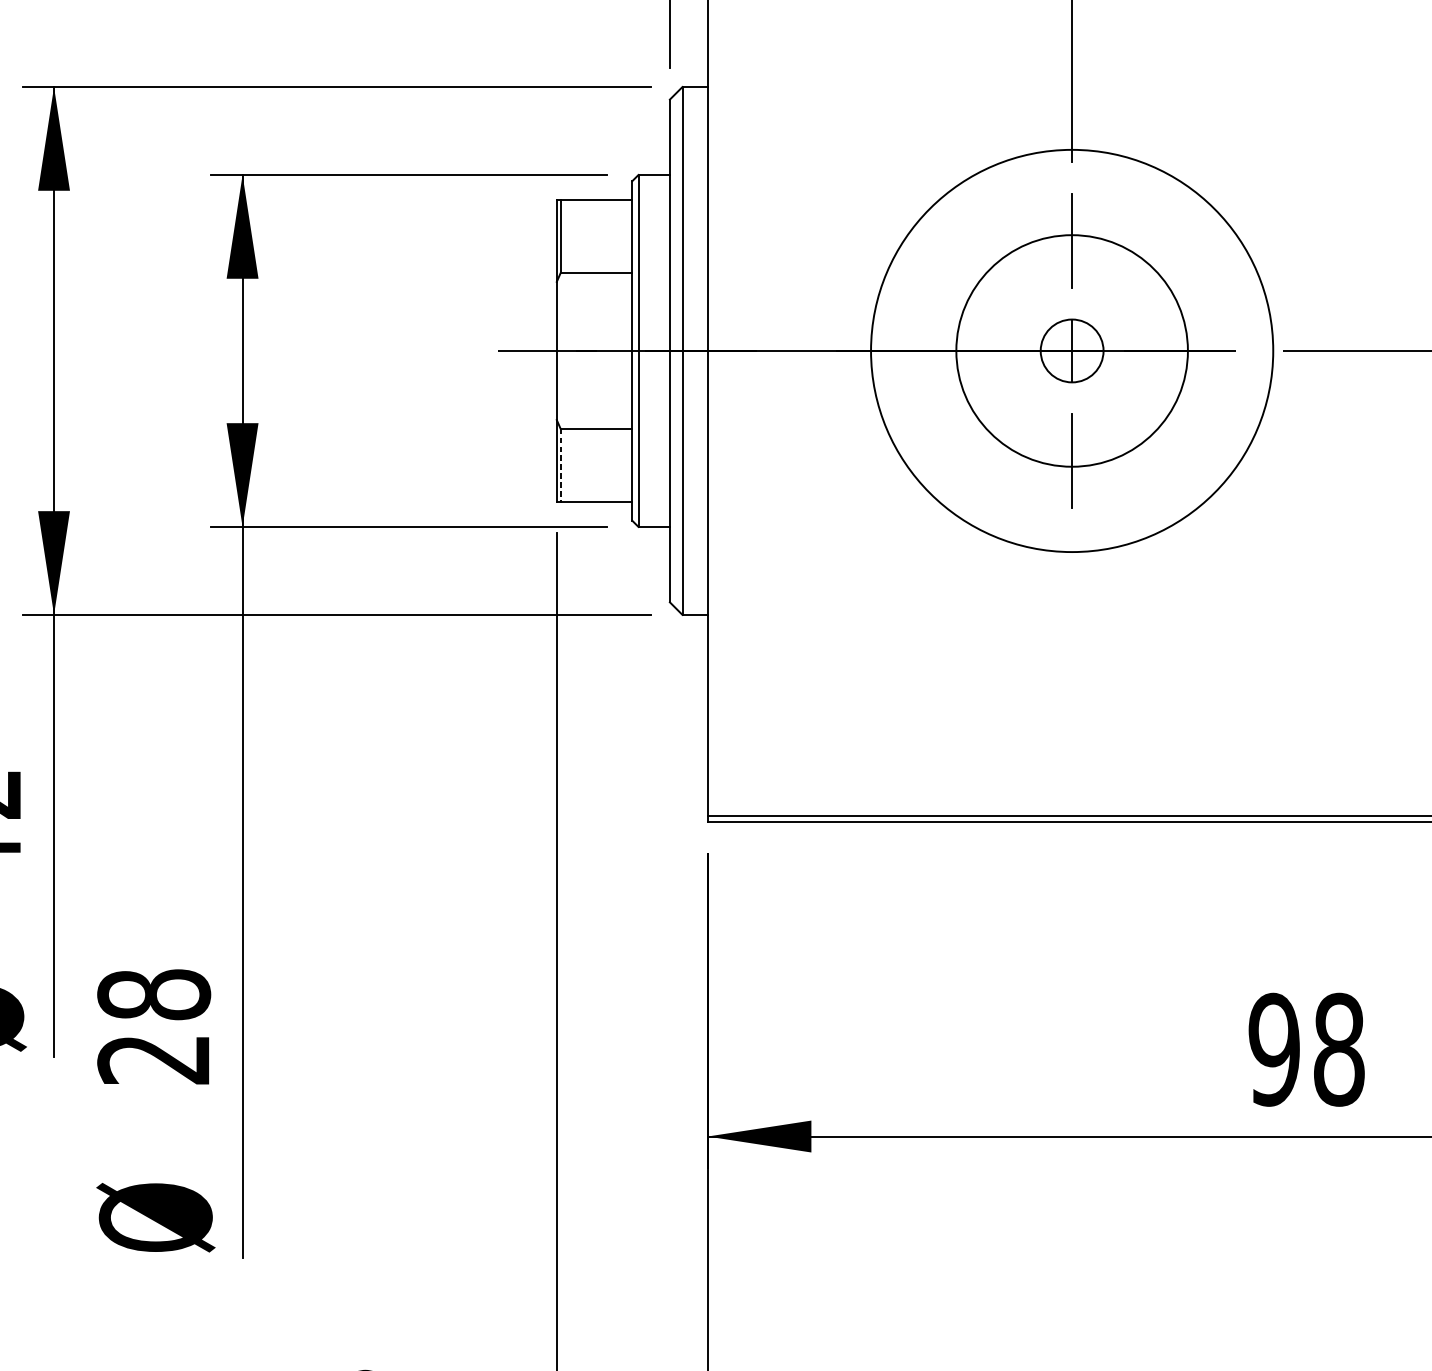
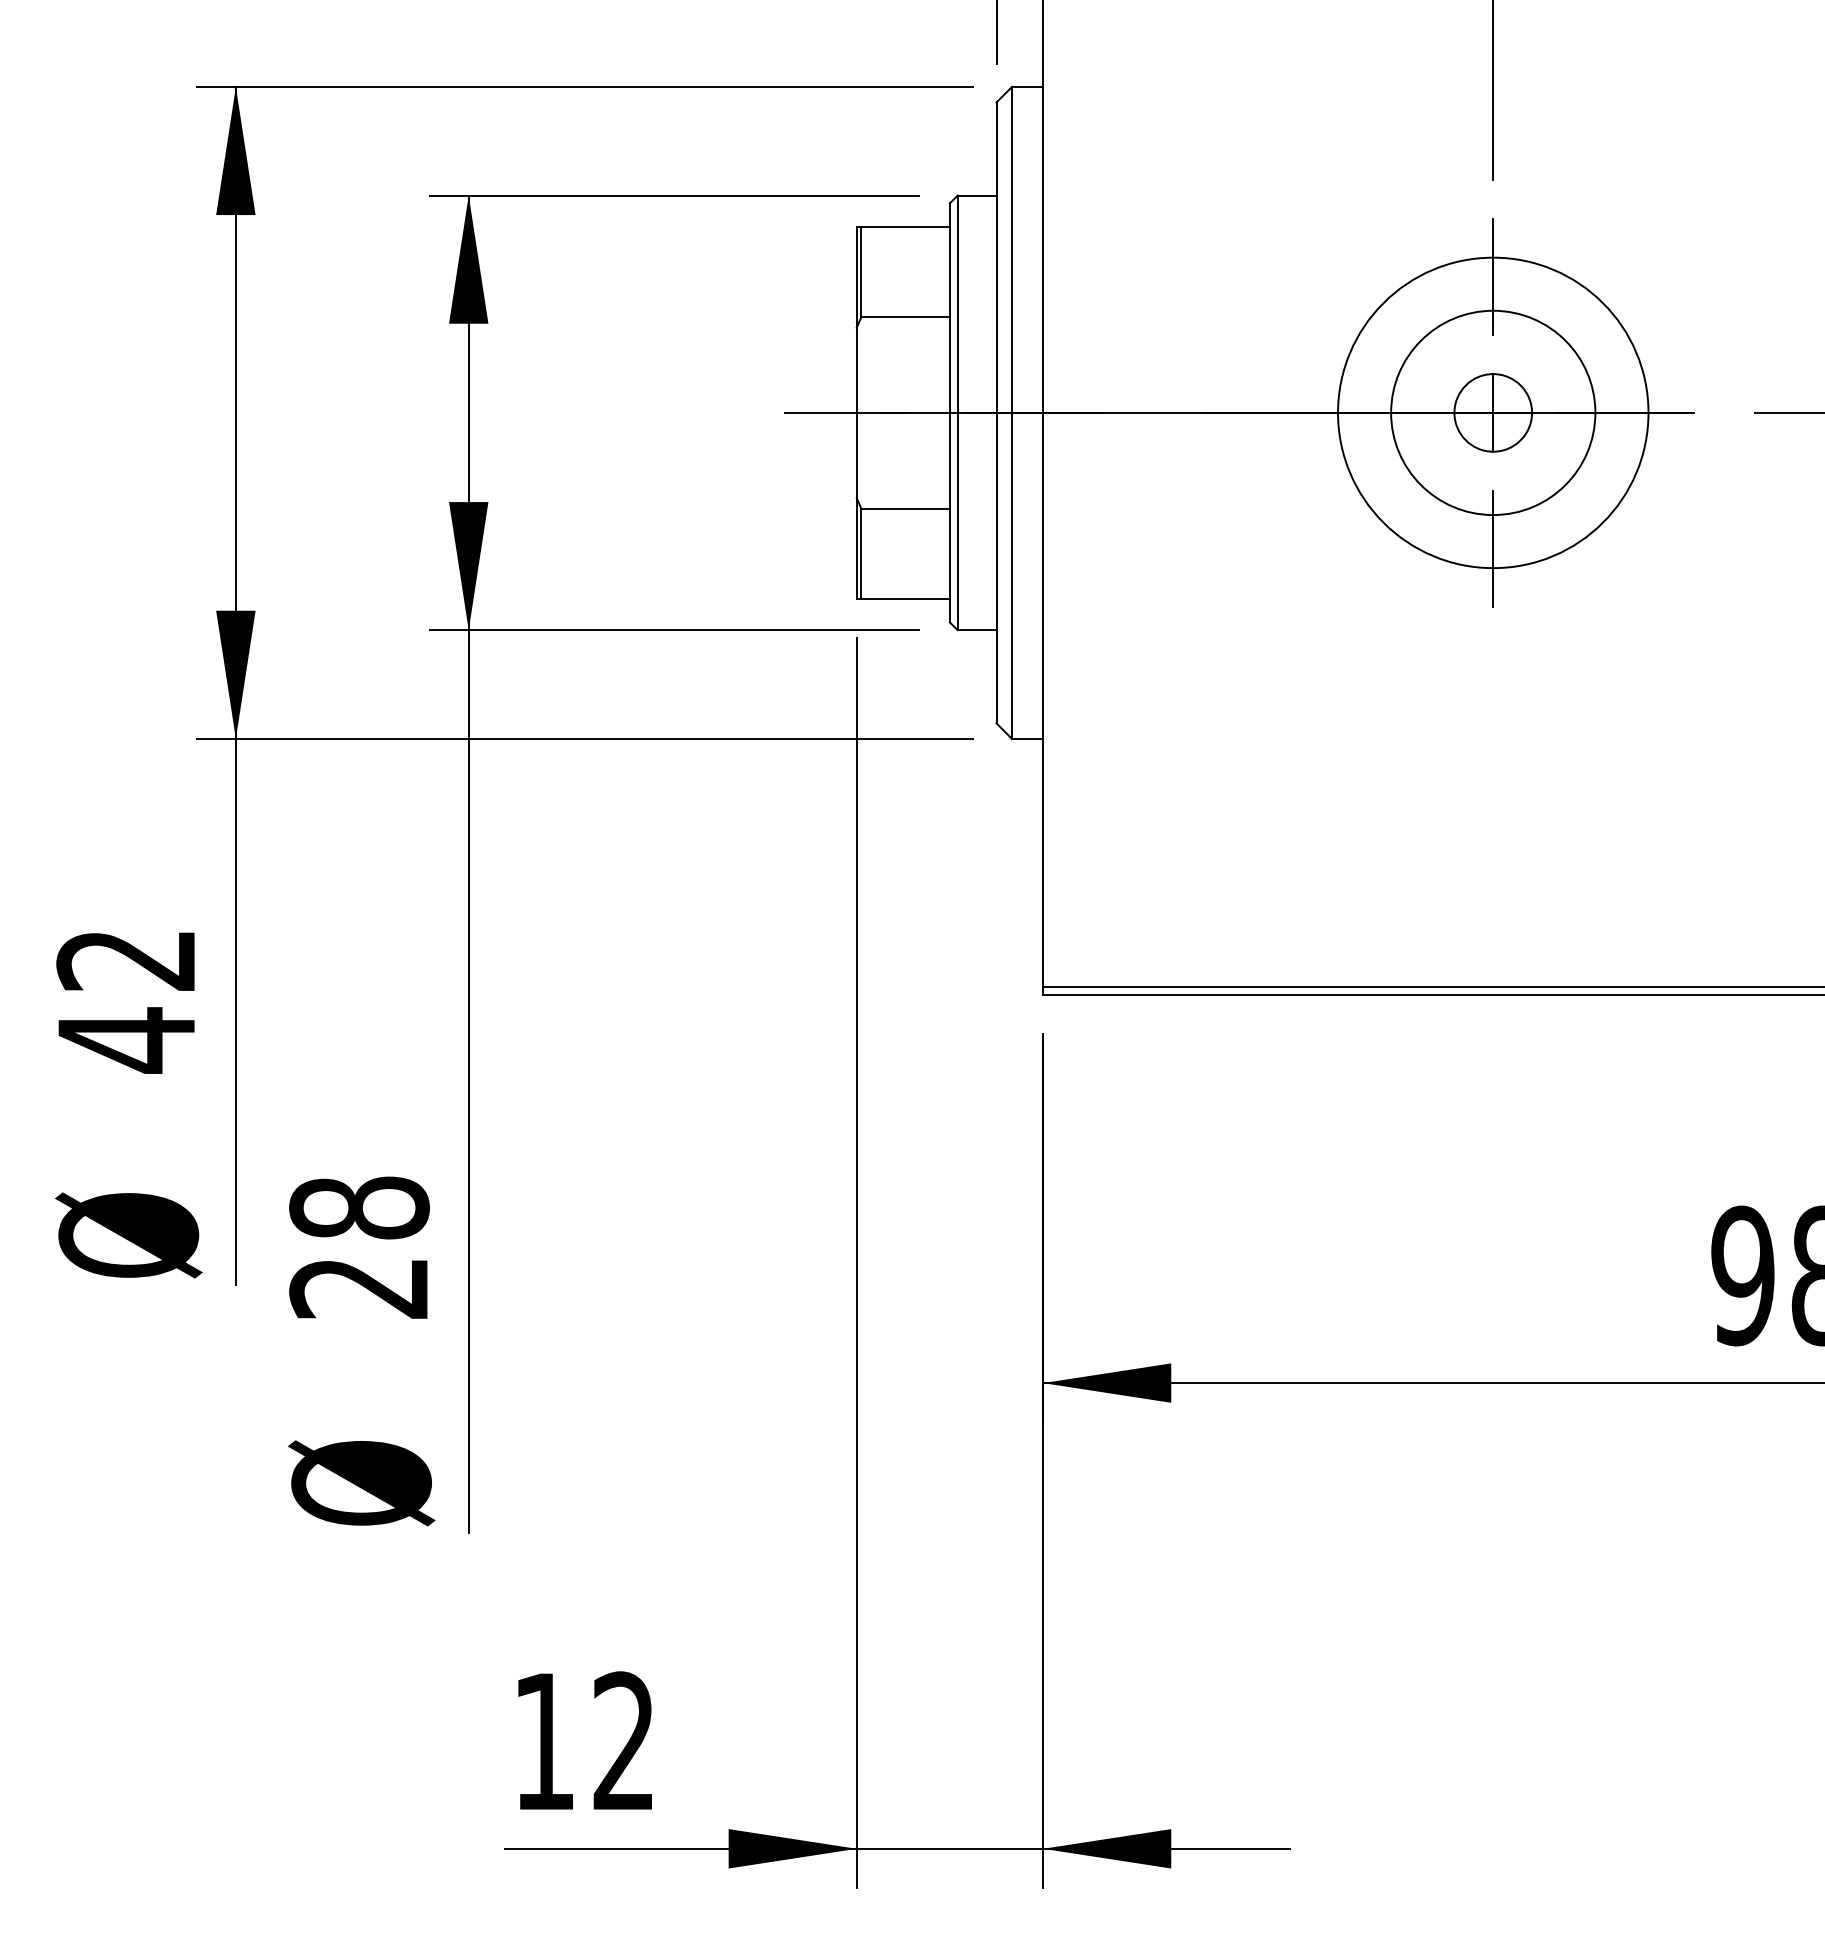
circle: (1072, 350) -> (1493, 412), size x0.62
circle: (1072, 350) -> (1493, 412), size x0.71
line: (560, 465) -> (861, 554), dashed -> solid

